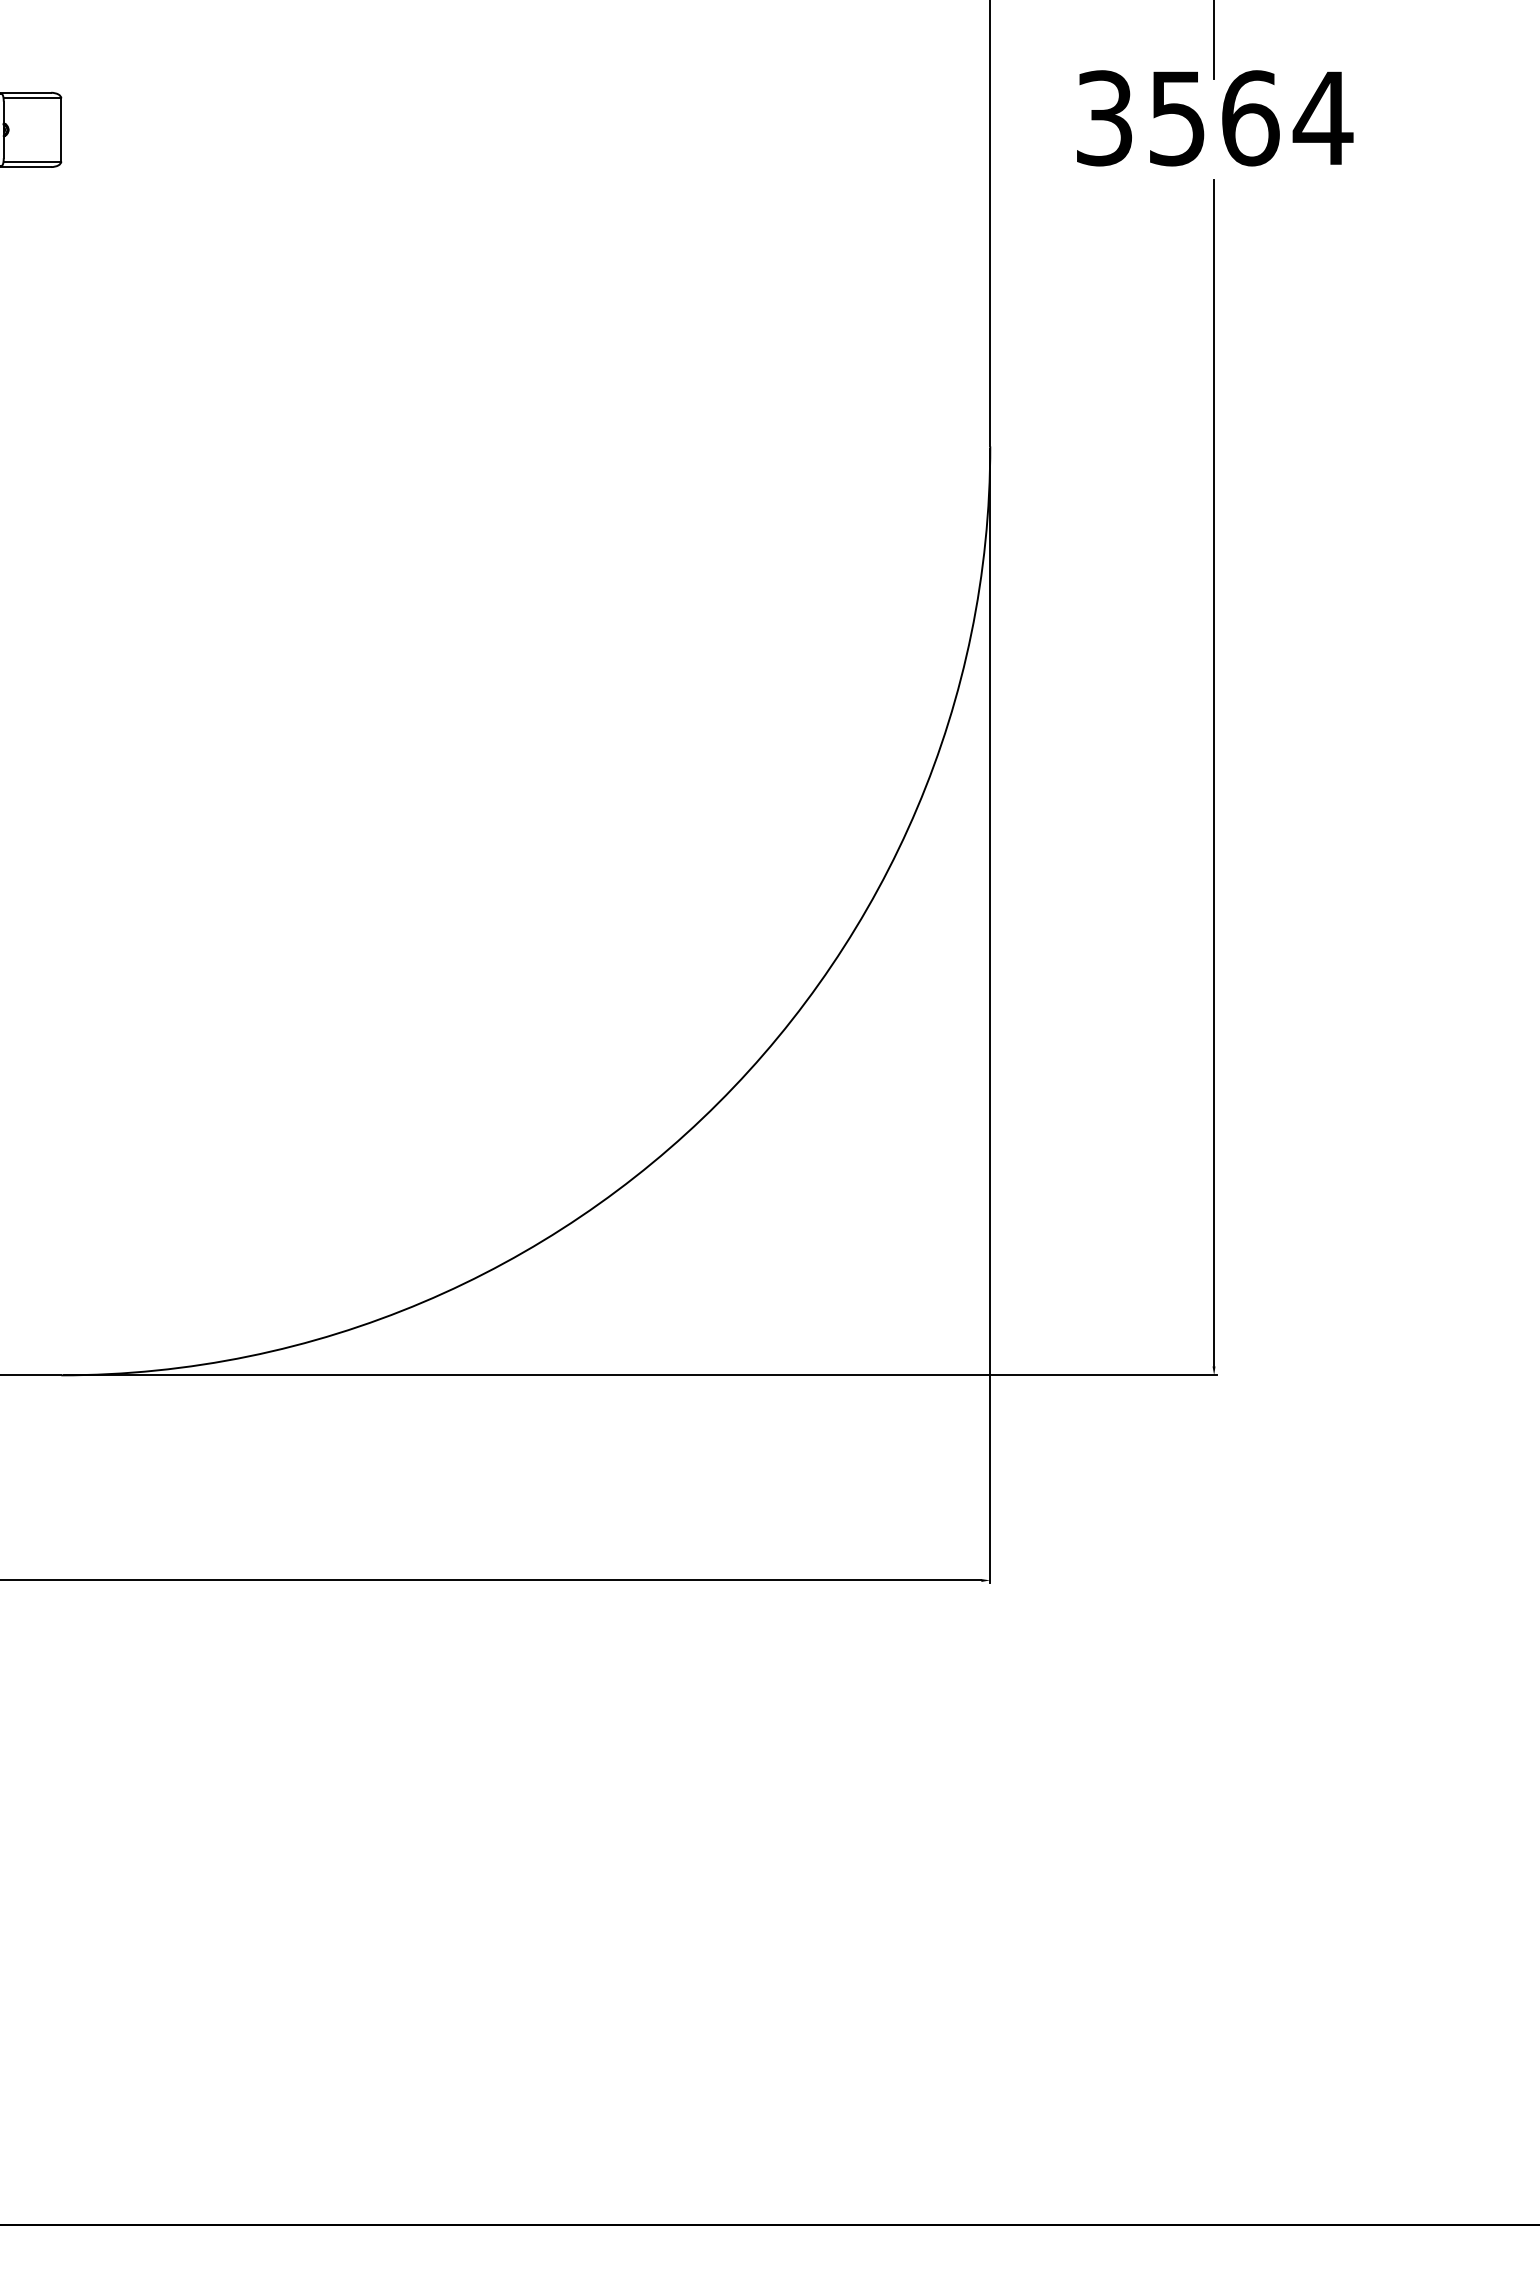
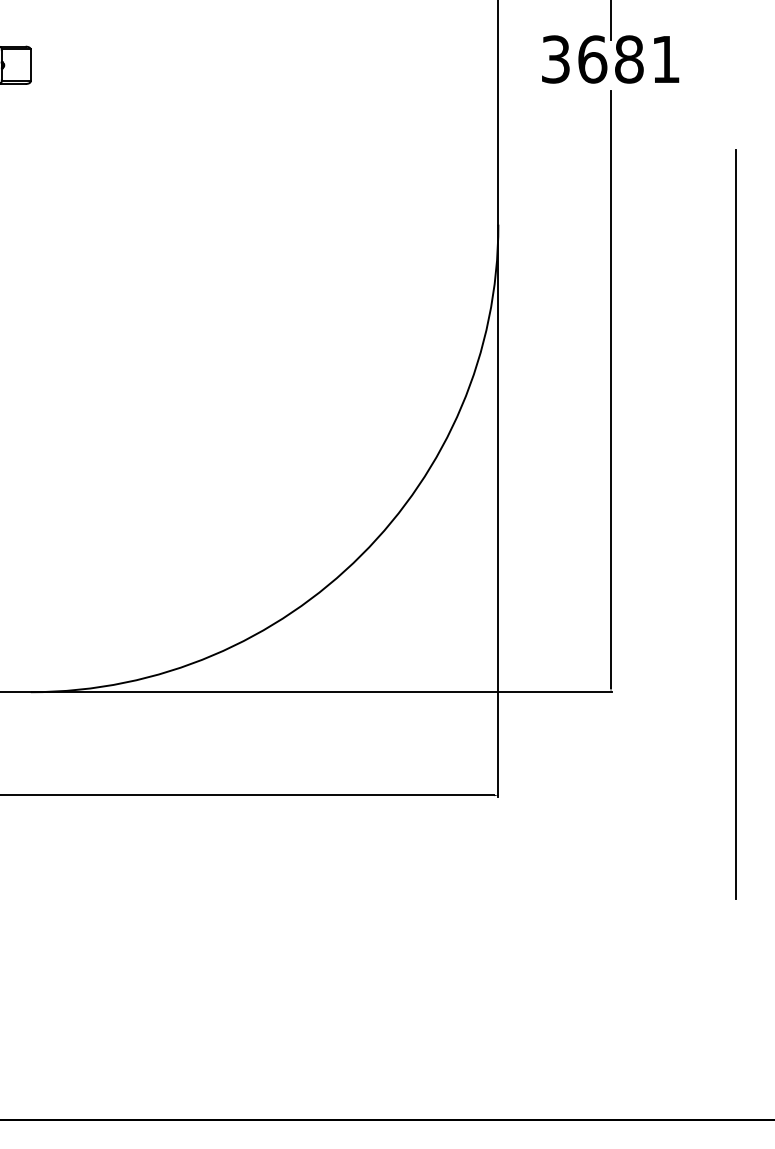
text: (1250, 118) -> (629, 59), 3564 -> 3681
line: (1461, 1042) -> (735, 524), added

